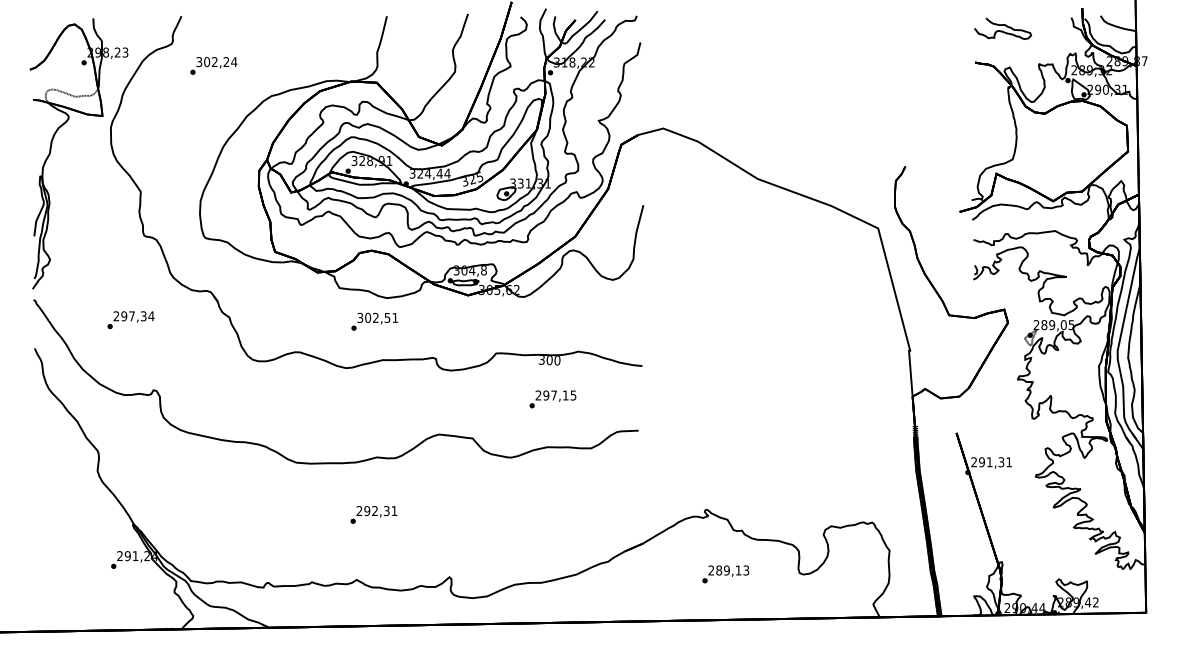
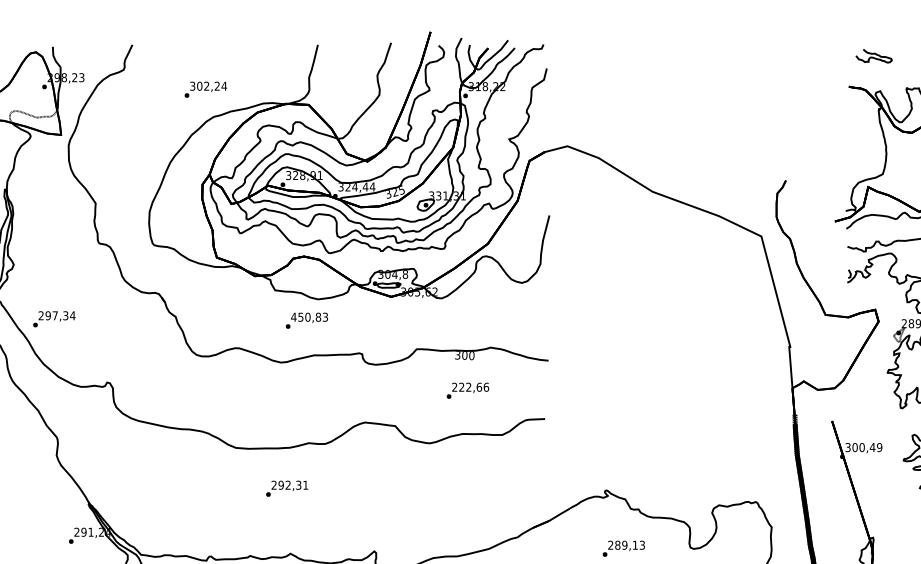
part: (1002, 28) -> (873, 55), size x0.7
text: (213, 65) -> (205, 89), moved
text: (377, 317) -> (309, 316), 302,51 -> 450,83
text: (130, 320) -> (53, 319), moved
text: (559, 395) -> (473, 387), 297,15 -> 222,66
text: (991, 462) -> (863, 447), 291,31 -> 300,49
text: (373, 514) -> (286, 488), moved

